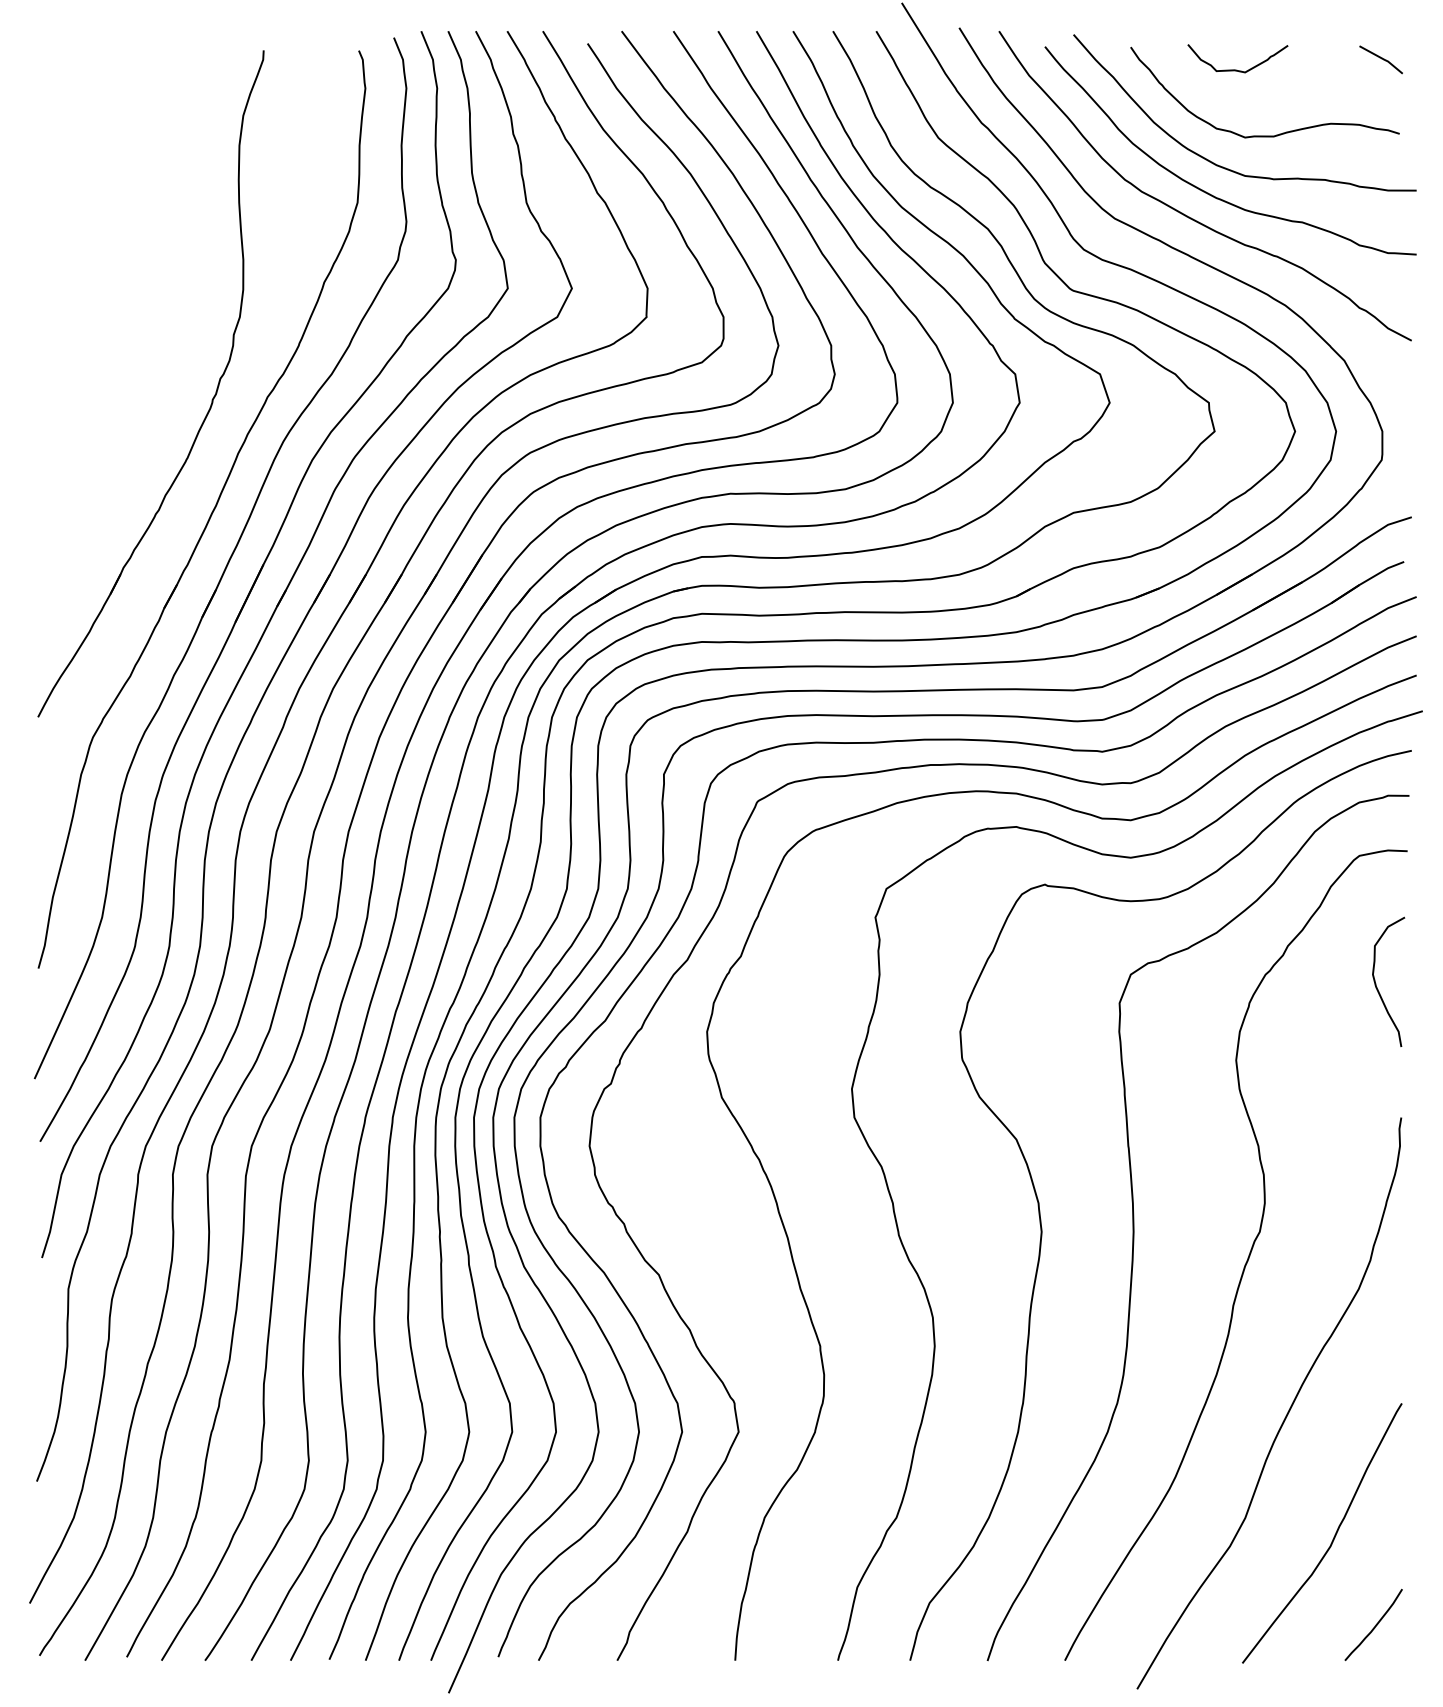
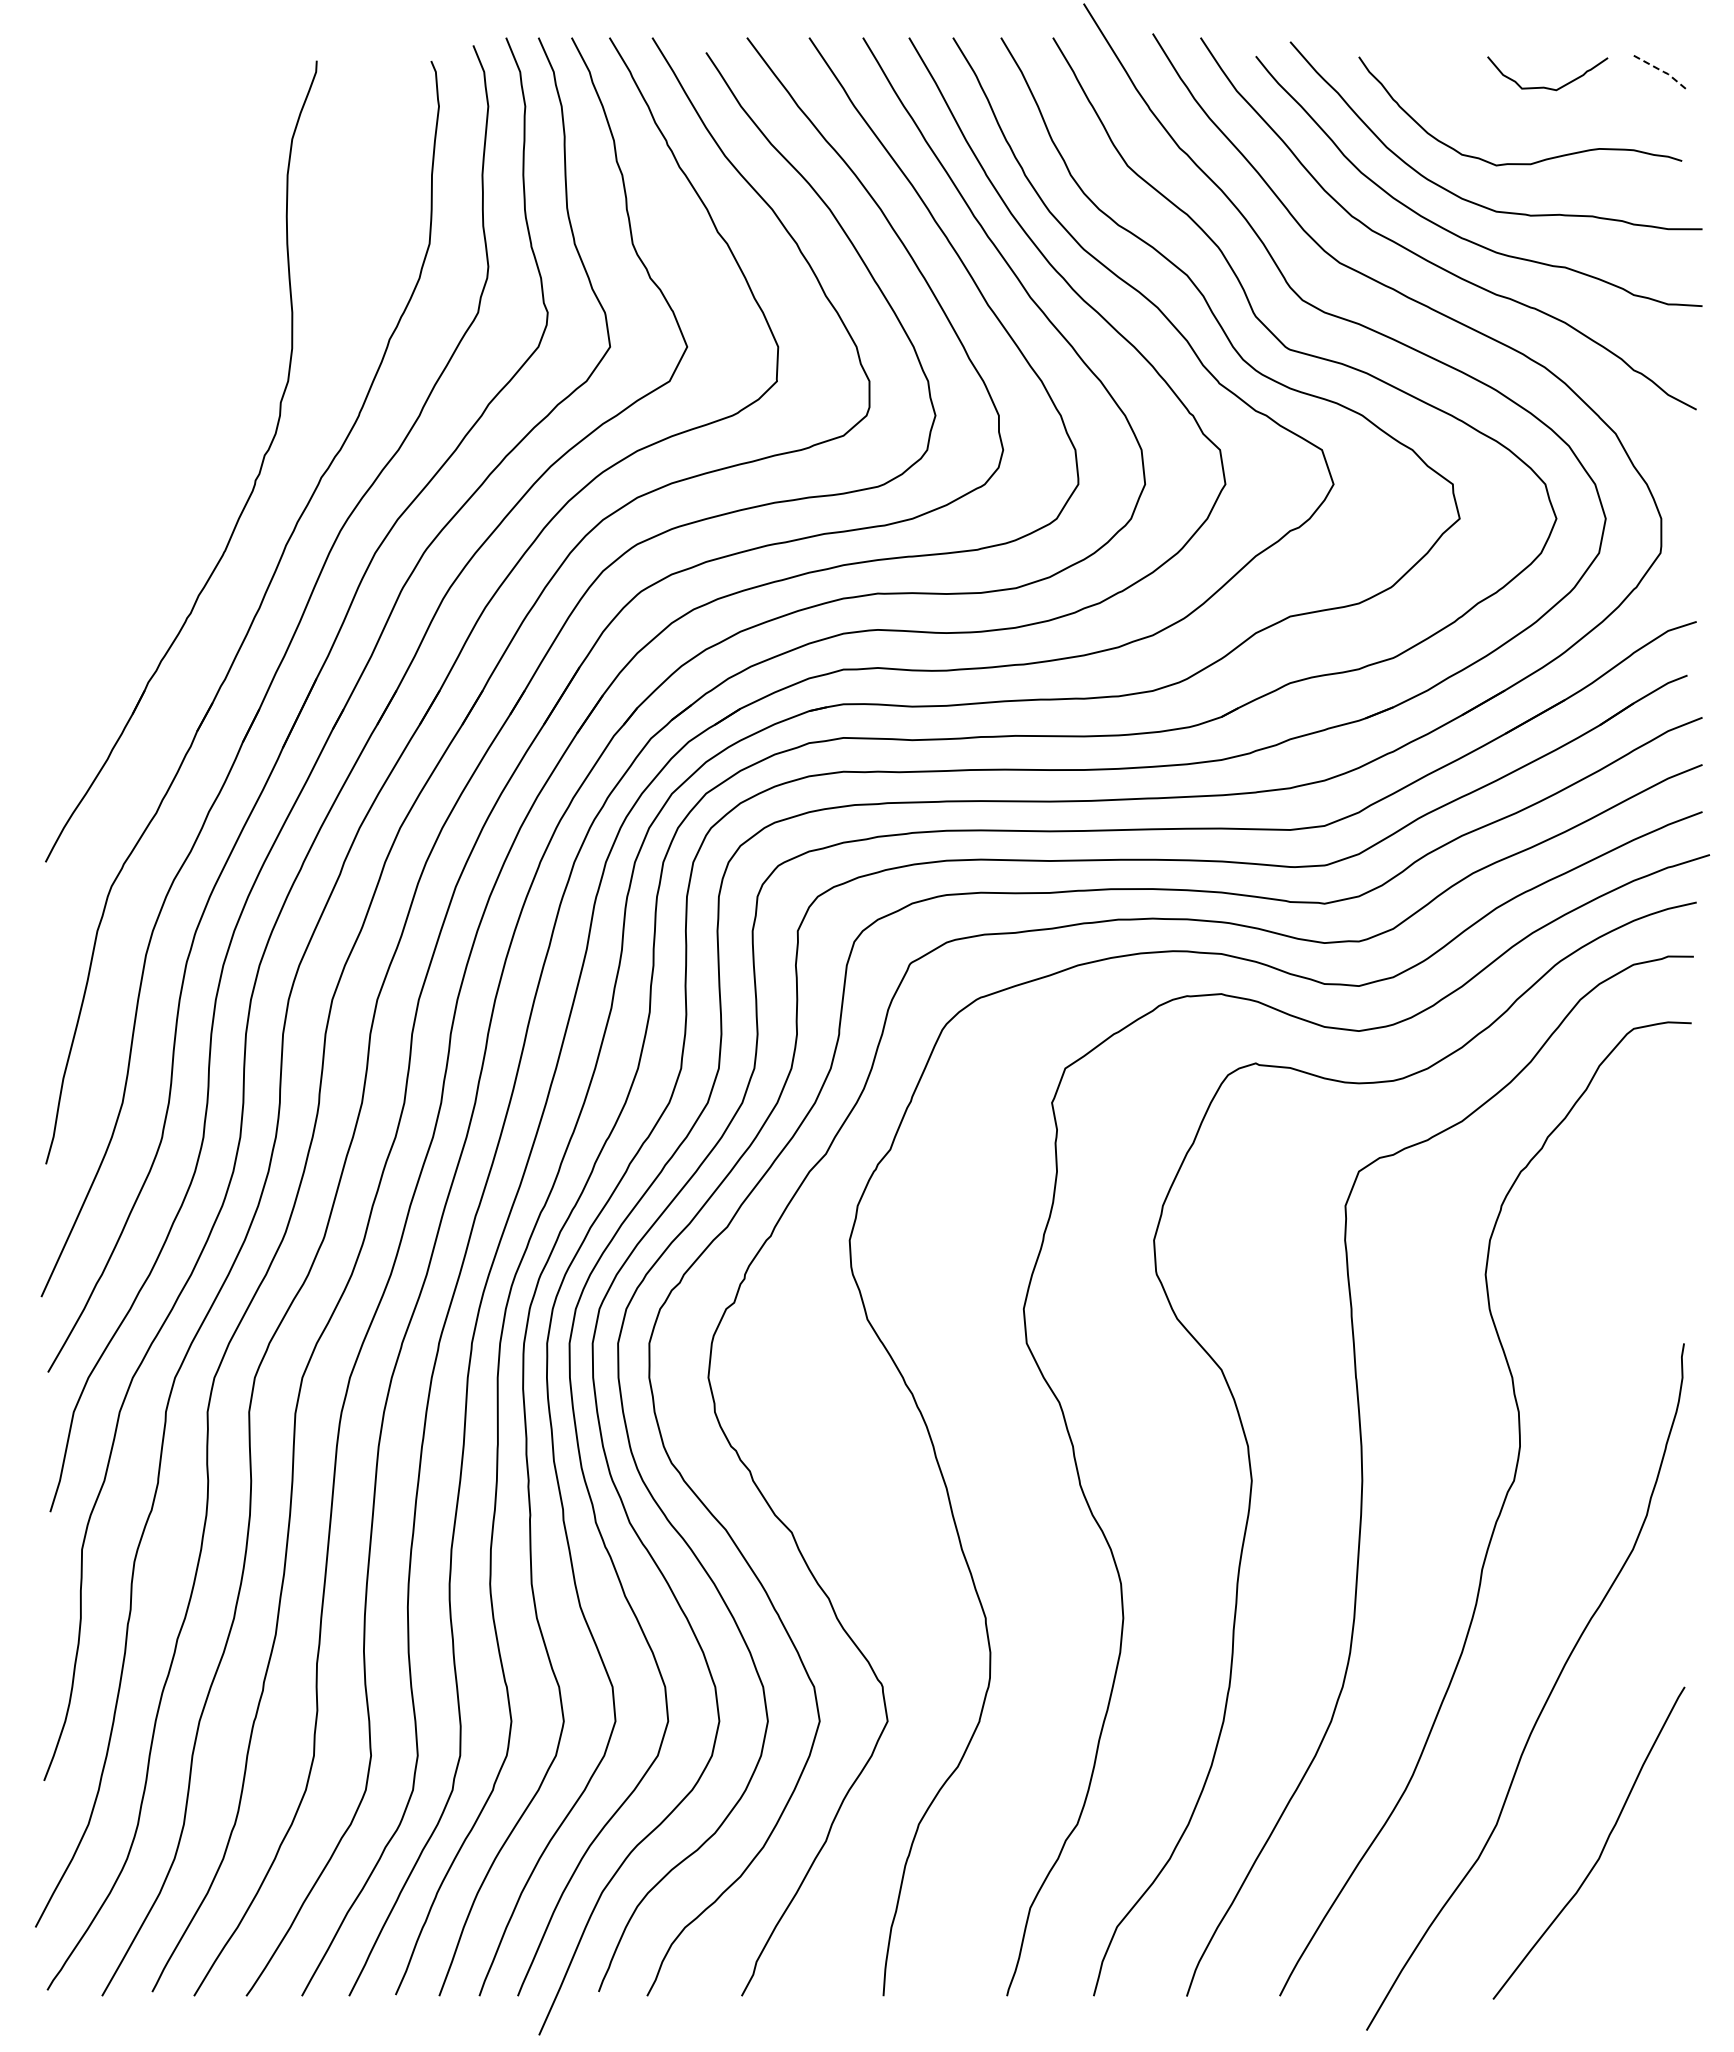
line: (1383, 59) -> (1662, 71), solid -> dashed
curve: (1235, 69) -> (1544, 86), moved
curve: (1376, 985) -> (1654, 1184), removed
curve: (1375, 1626) -> (1652, 1954), removed

